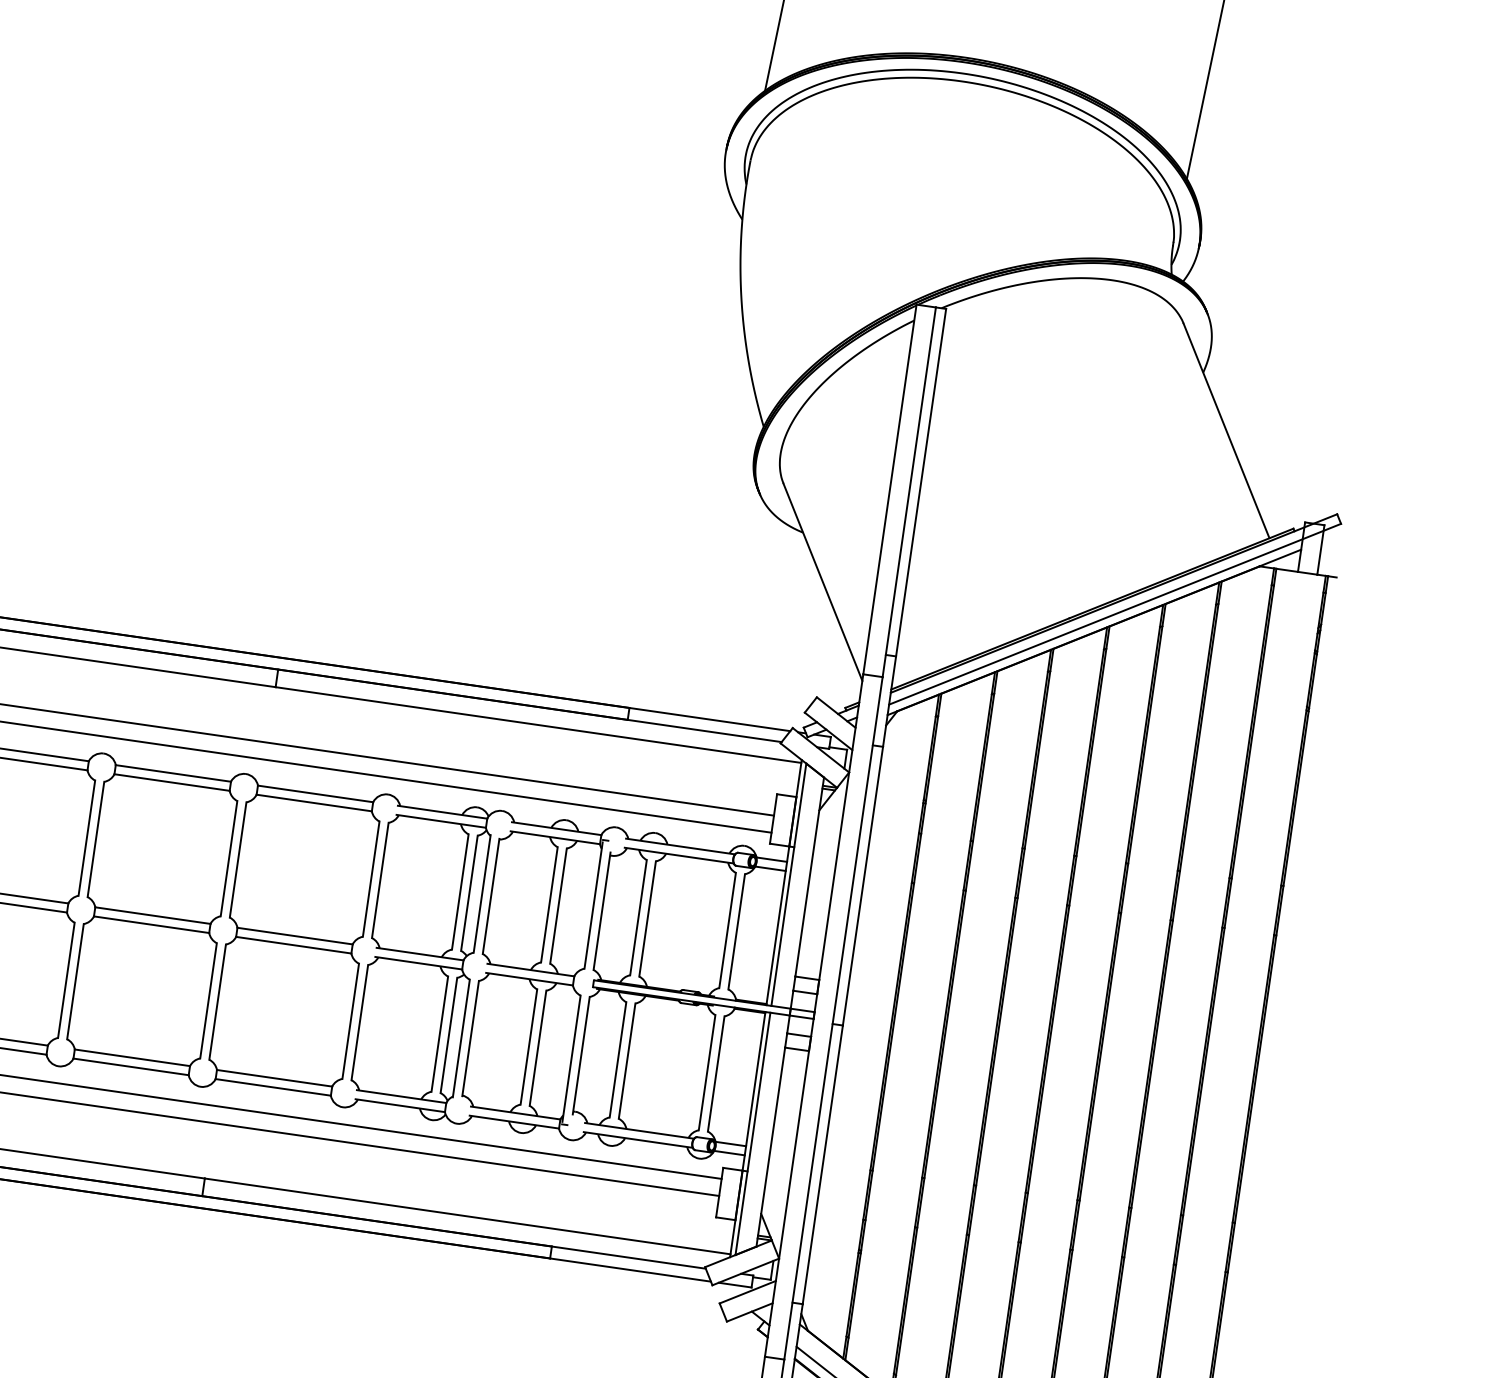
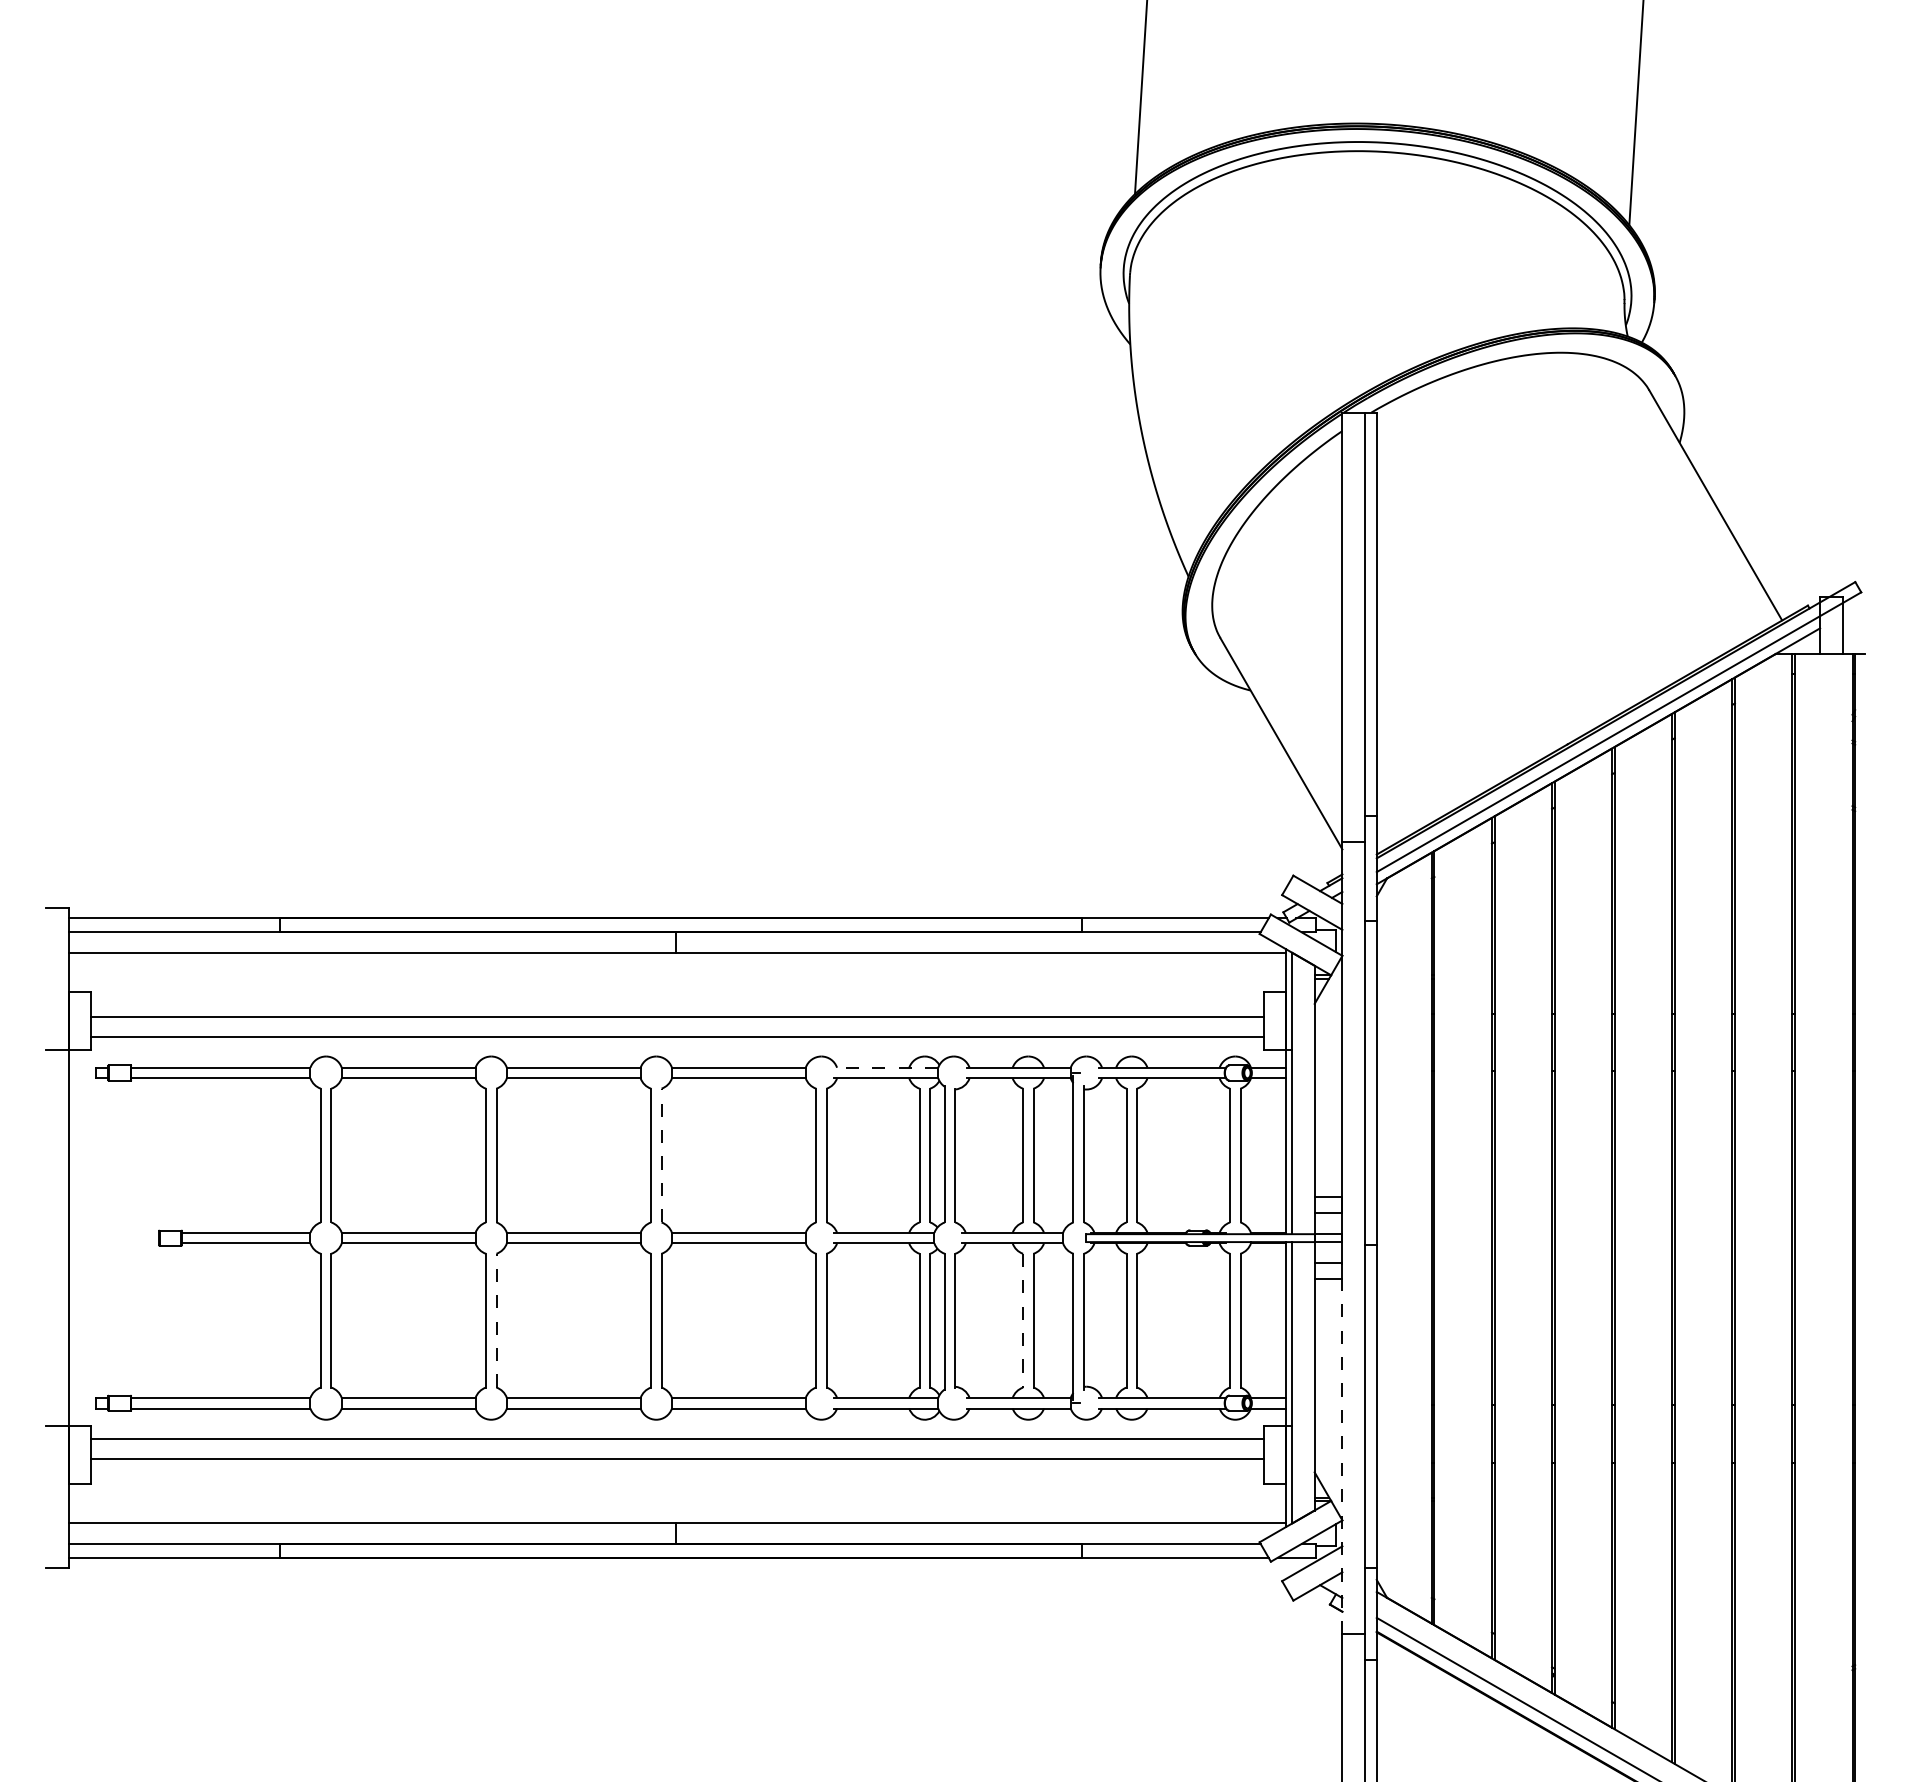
line: (442, 812) -> (886, 1067), solid -> dashed
line: (238, 859) -> (661, 1155), solid -> dashed
line: (75, 981) -> (496, 1320), solid -> dashed
line: (529, 1046) -> (1023, 1320), solid -> dashed
line: (788, 1196) -> (1342, 1448), solid -> dashed

